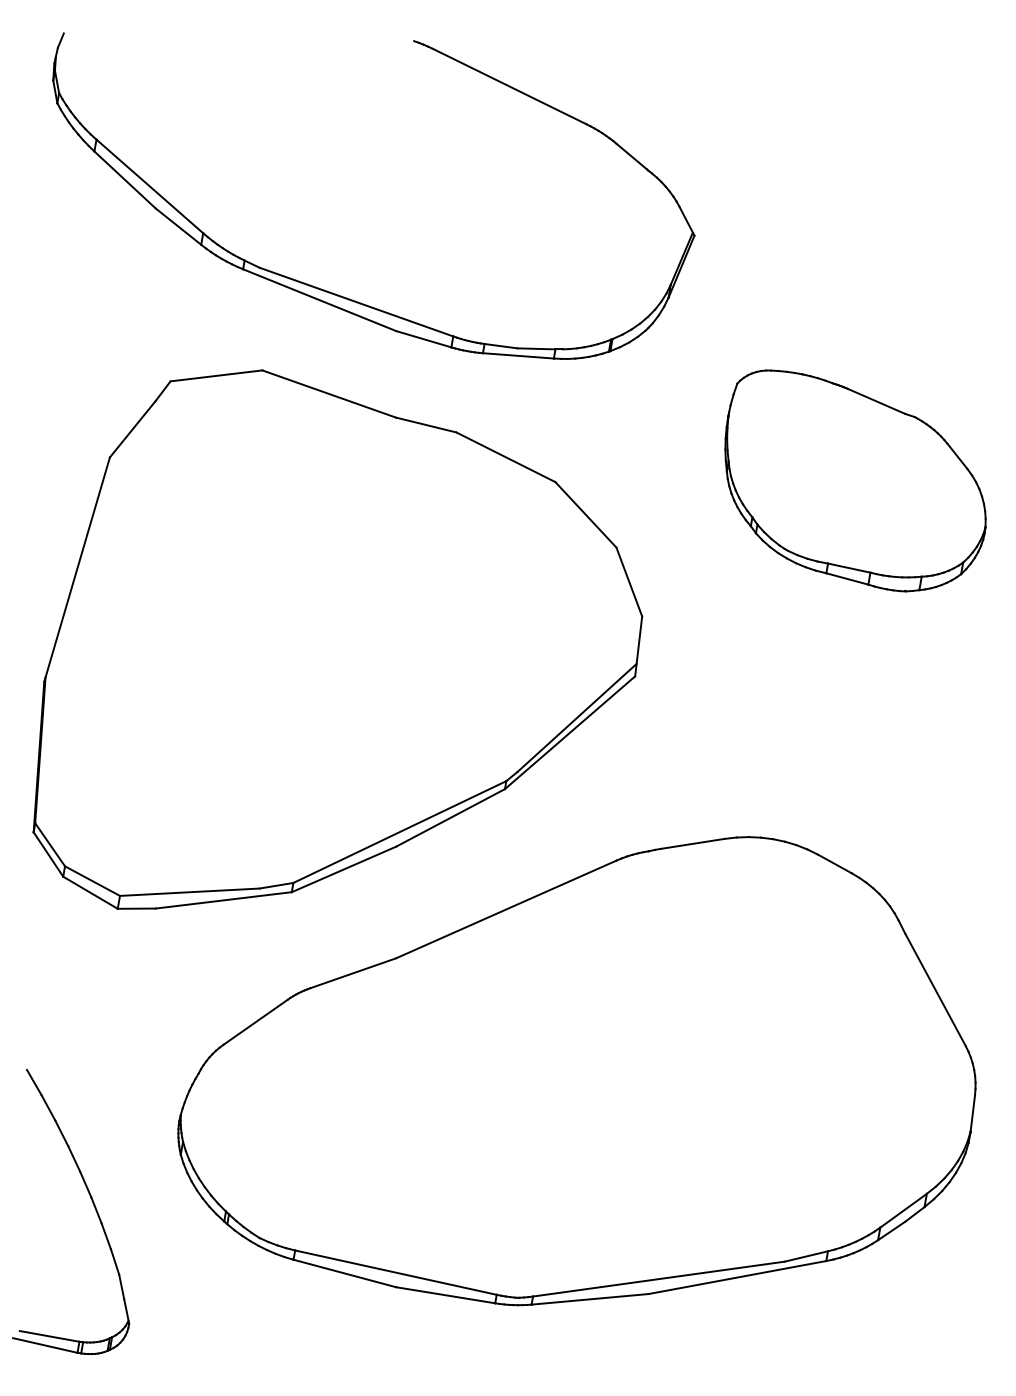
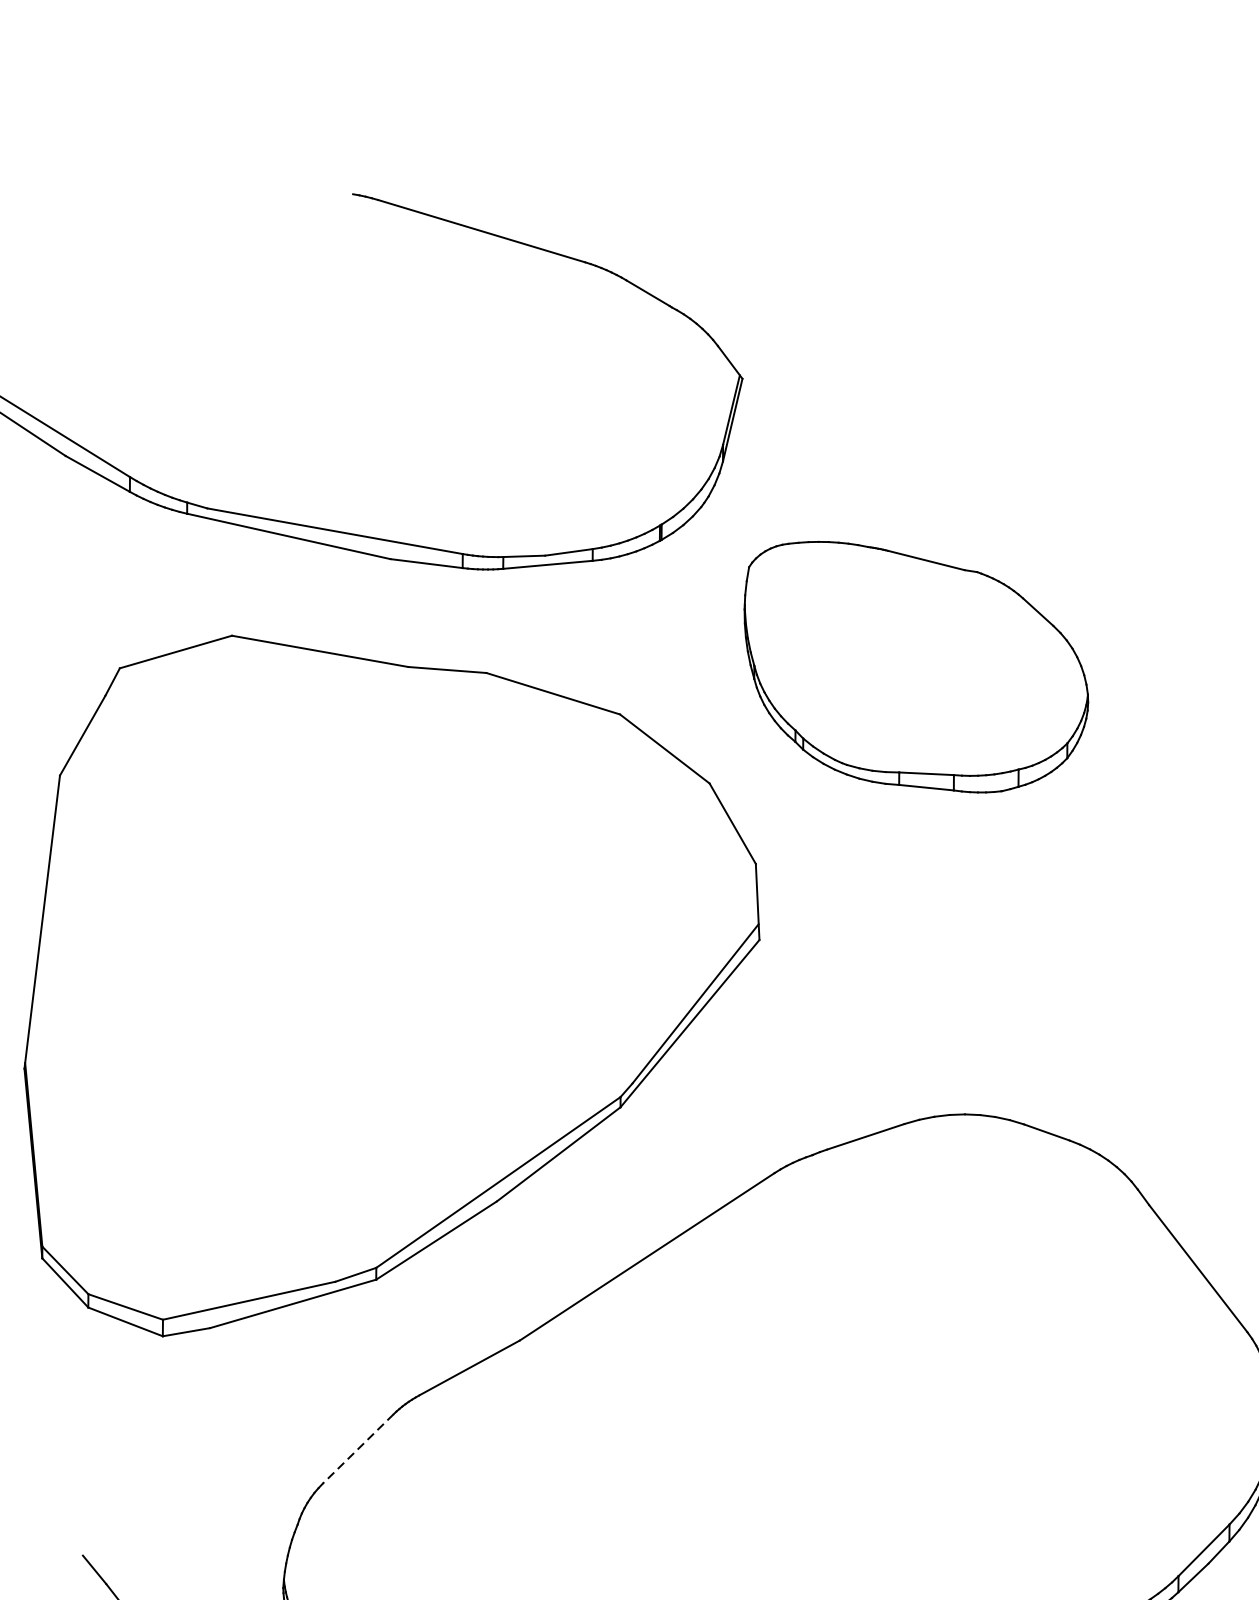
part: (855, 480) -> (916, 663), moved
line: (255, 1022) -> (357, 1449), solid -> dashed

